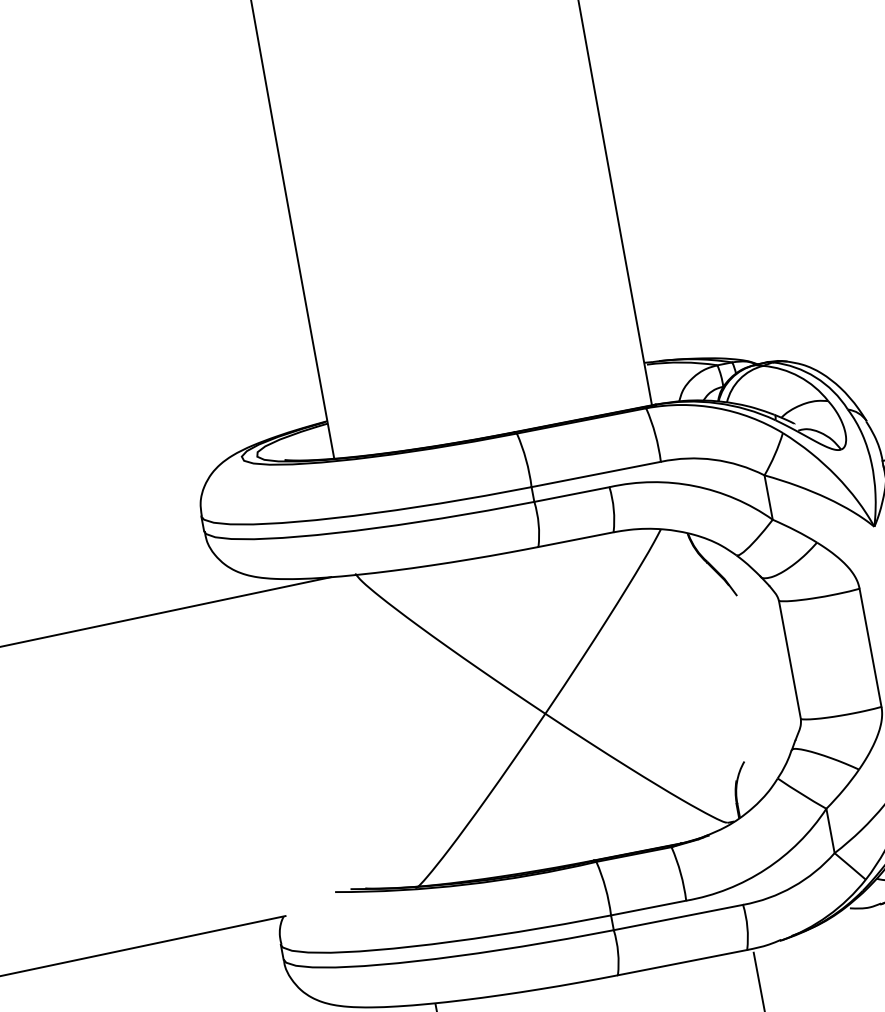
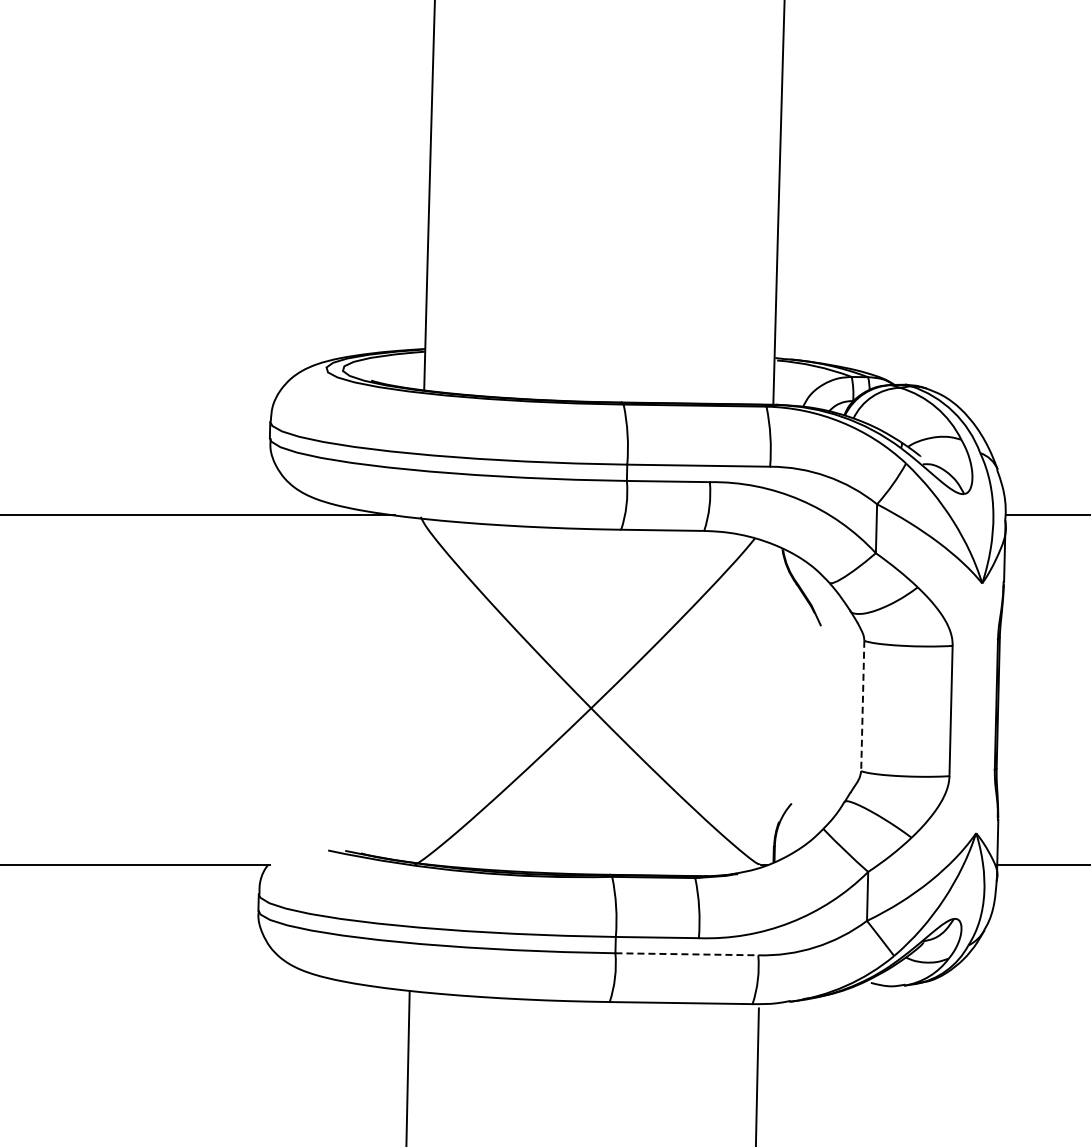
line: (789, 660) -> (862, 706), solid -> dashed
line: (679, 917) -> (687, 954), solid -> dashed

